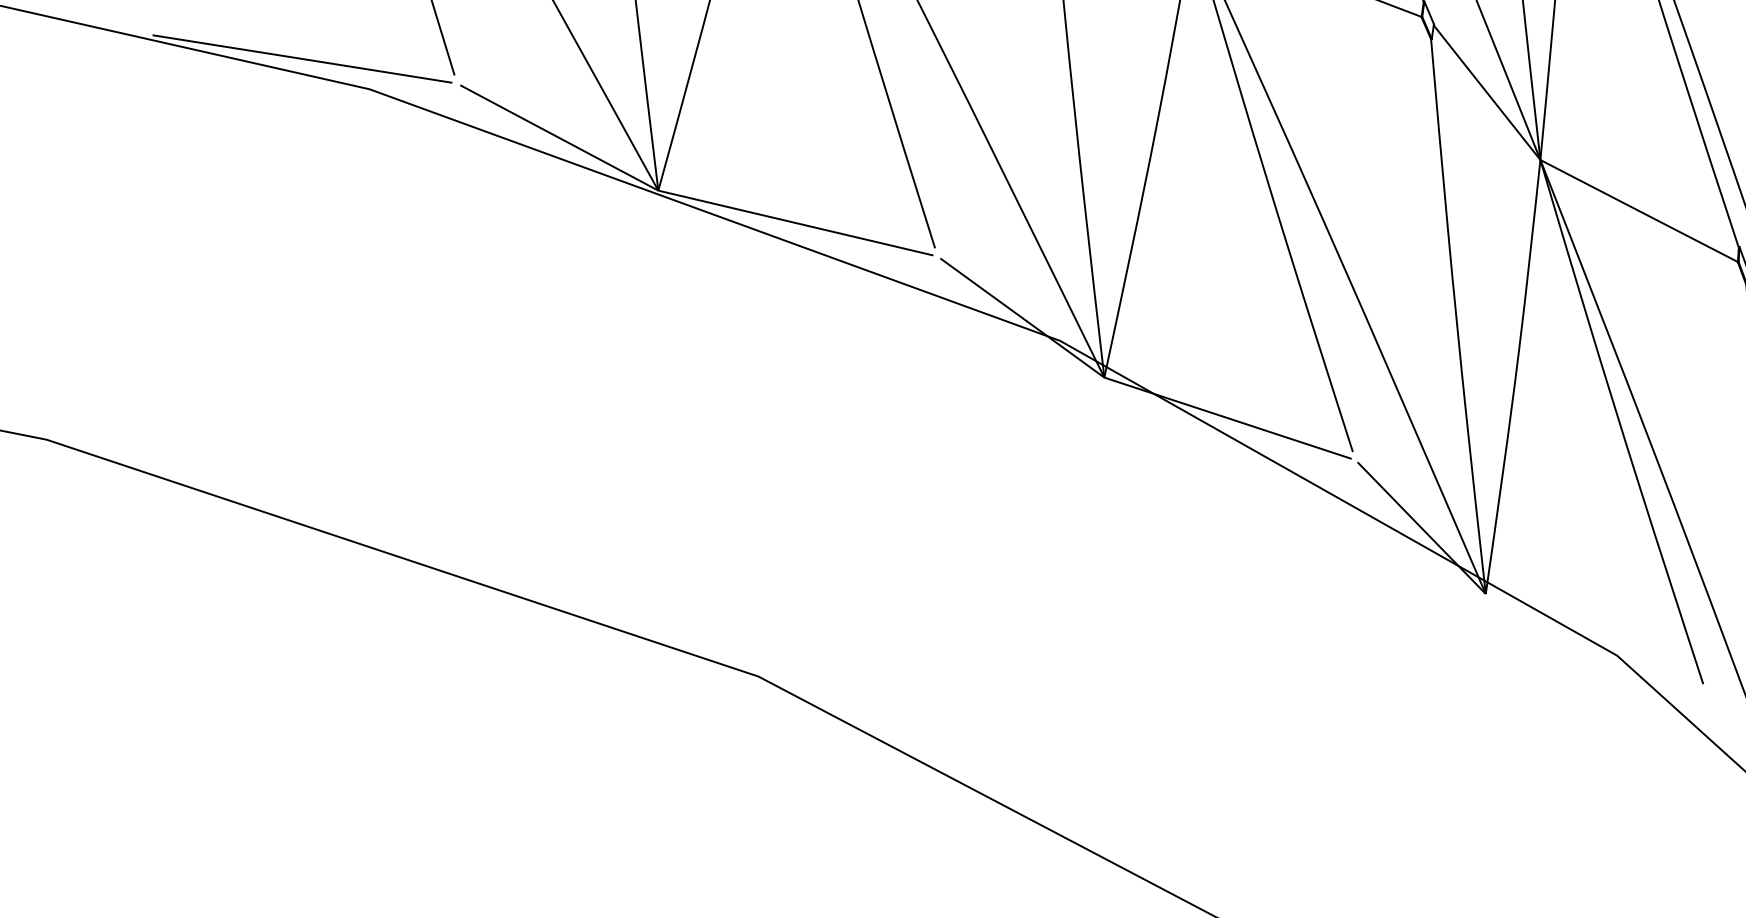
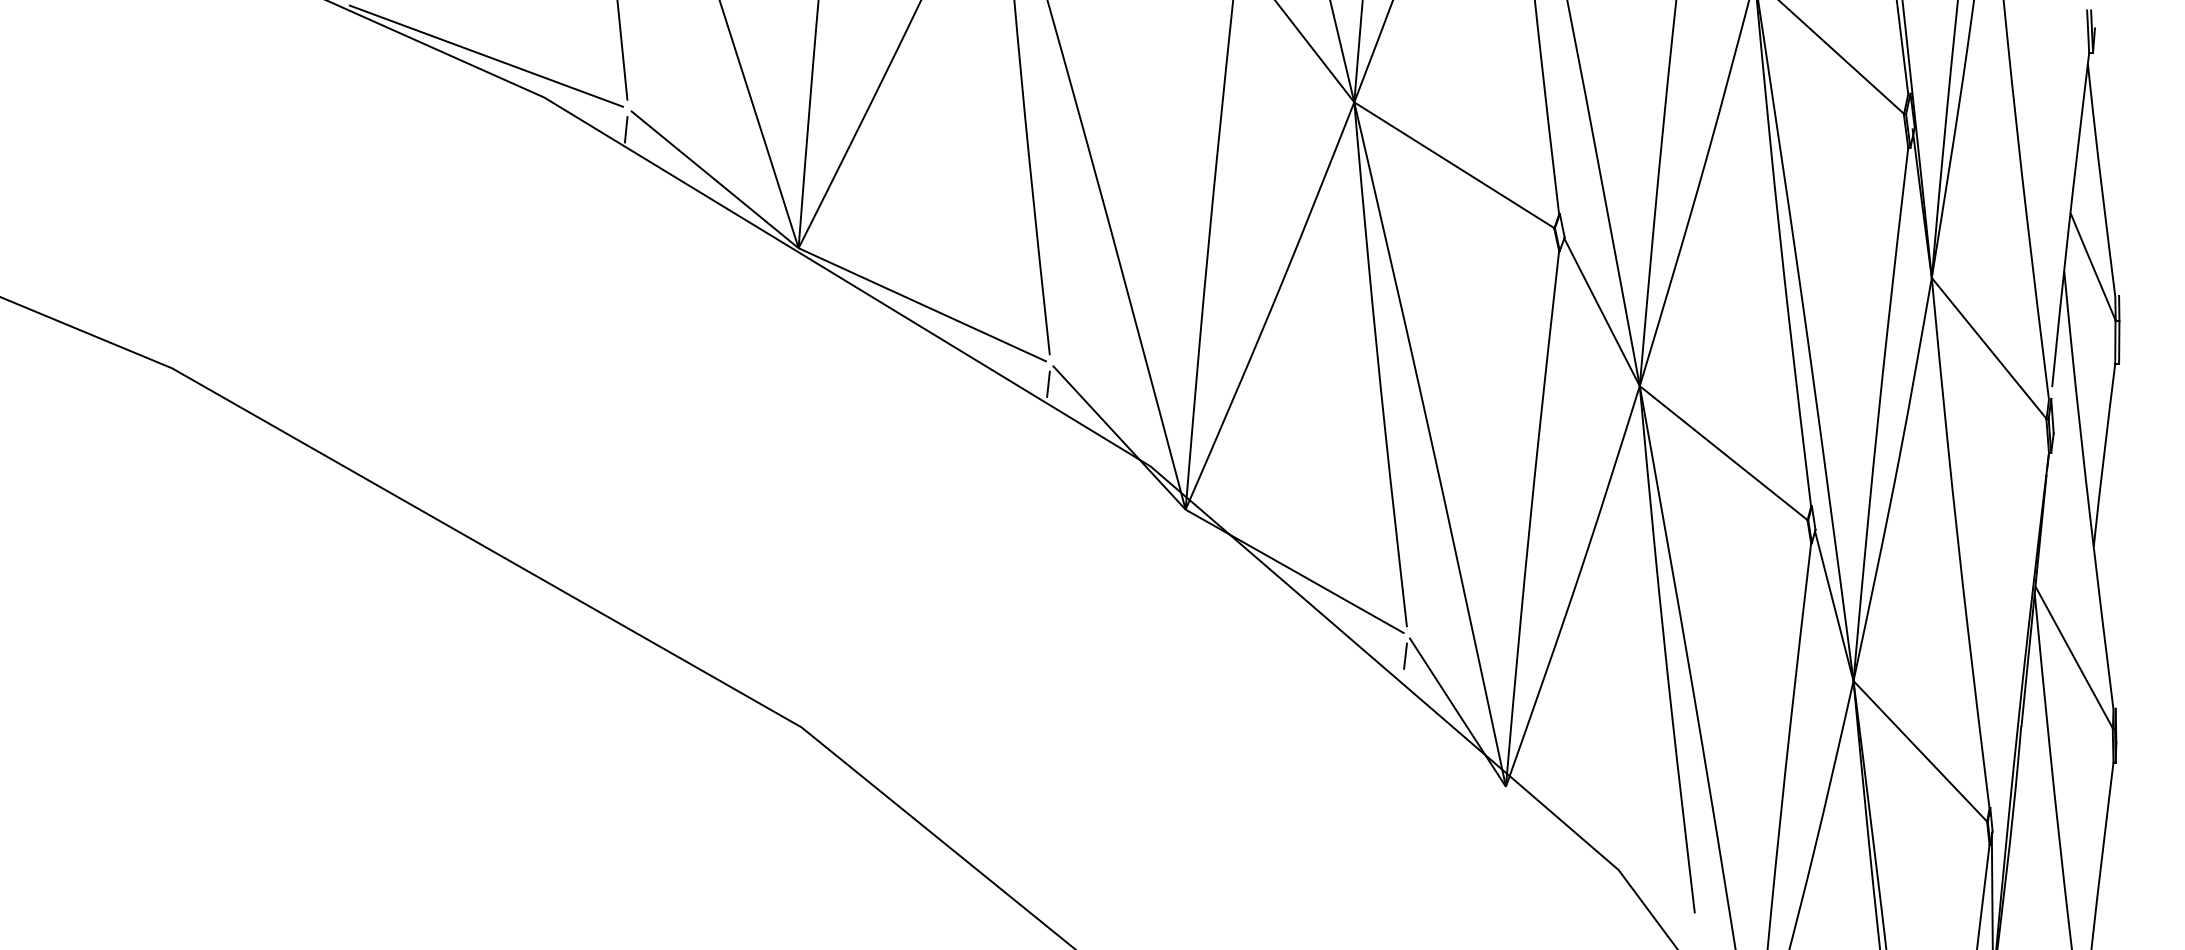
line: (458, 105) -> (625, 129), added
line: (939, 277) -> (1048, 383), added
line: (1357, 481) -> (1405, 655), added

